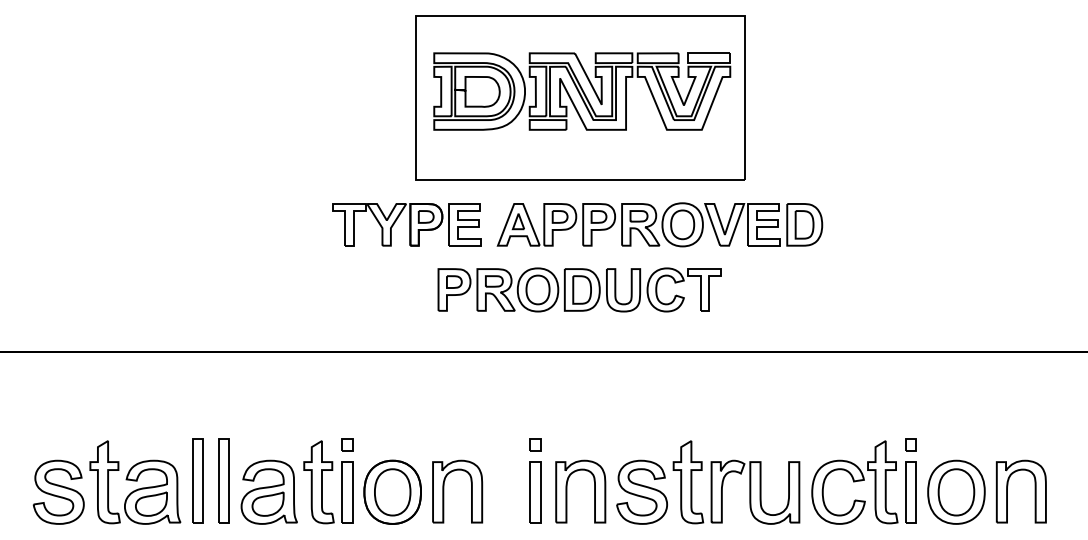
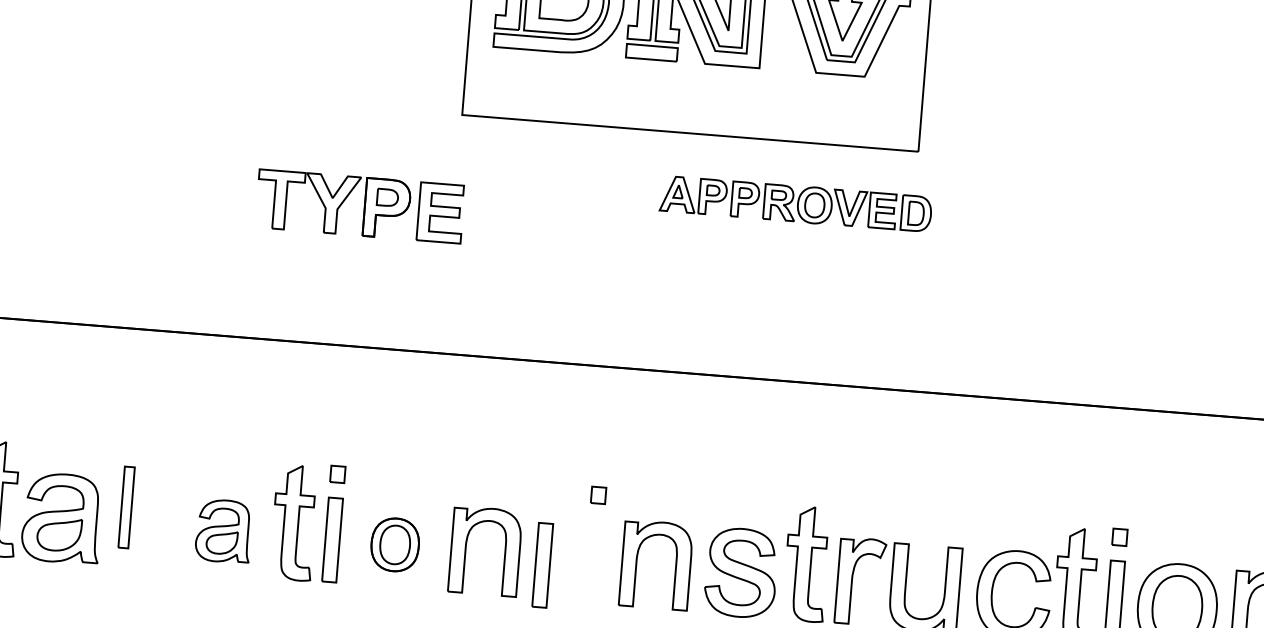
part: (406, 224) -> (359, 205), moved
part: (659, 224) -> (795, 203), size x0.6
part: (579, 289) -> (677, 284), removed
part: (197, 480) -> (125, 506), size x0.7
part: (223, 480) -> (161, 509), removed
part: (268, 491) -> (223, 530), size x0.7
part: (392, 491) -> (395, 543), size x0.6
part: (535, 492) -> (542, 565), moved

